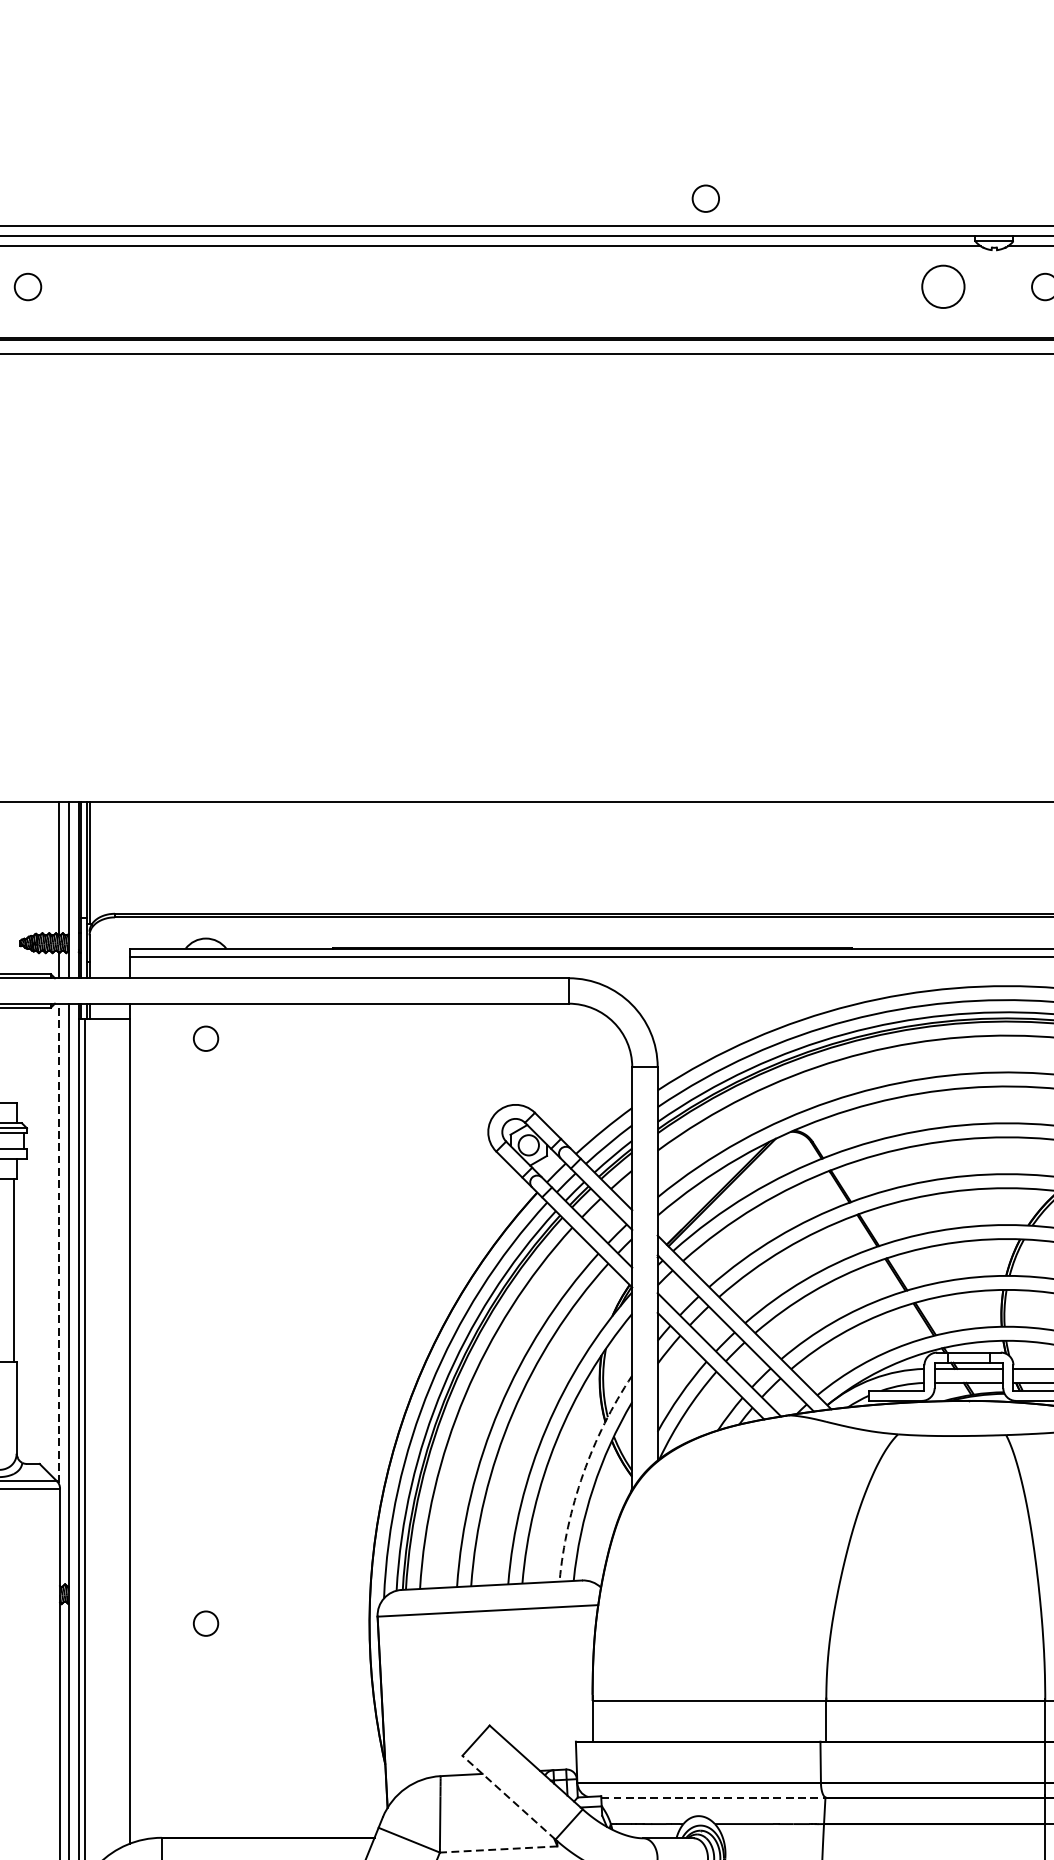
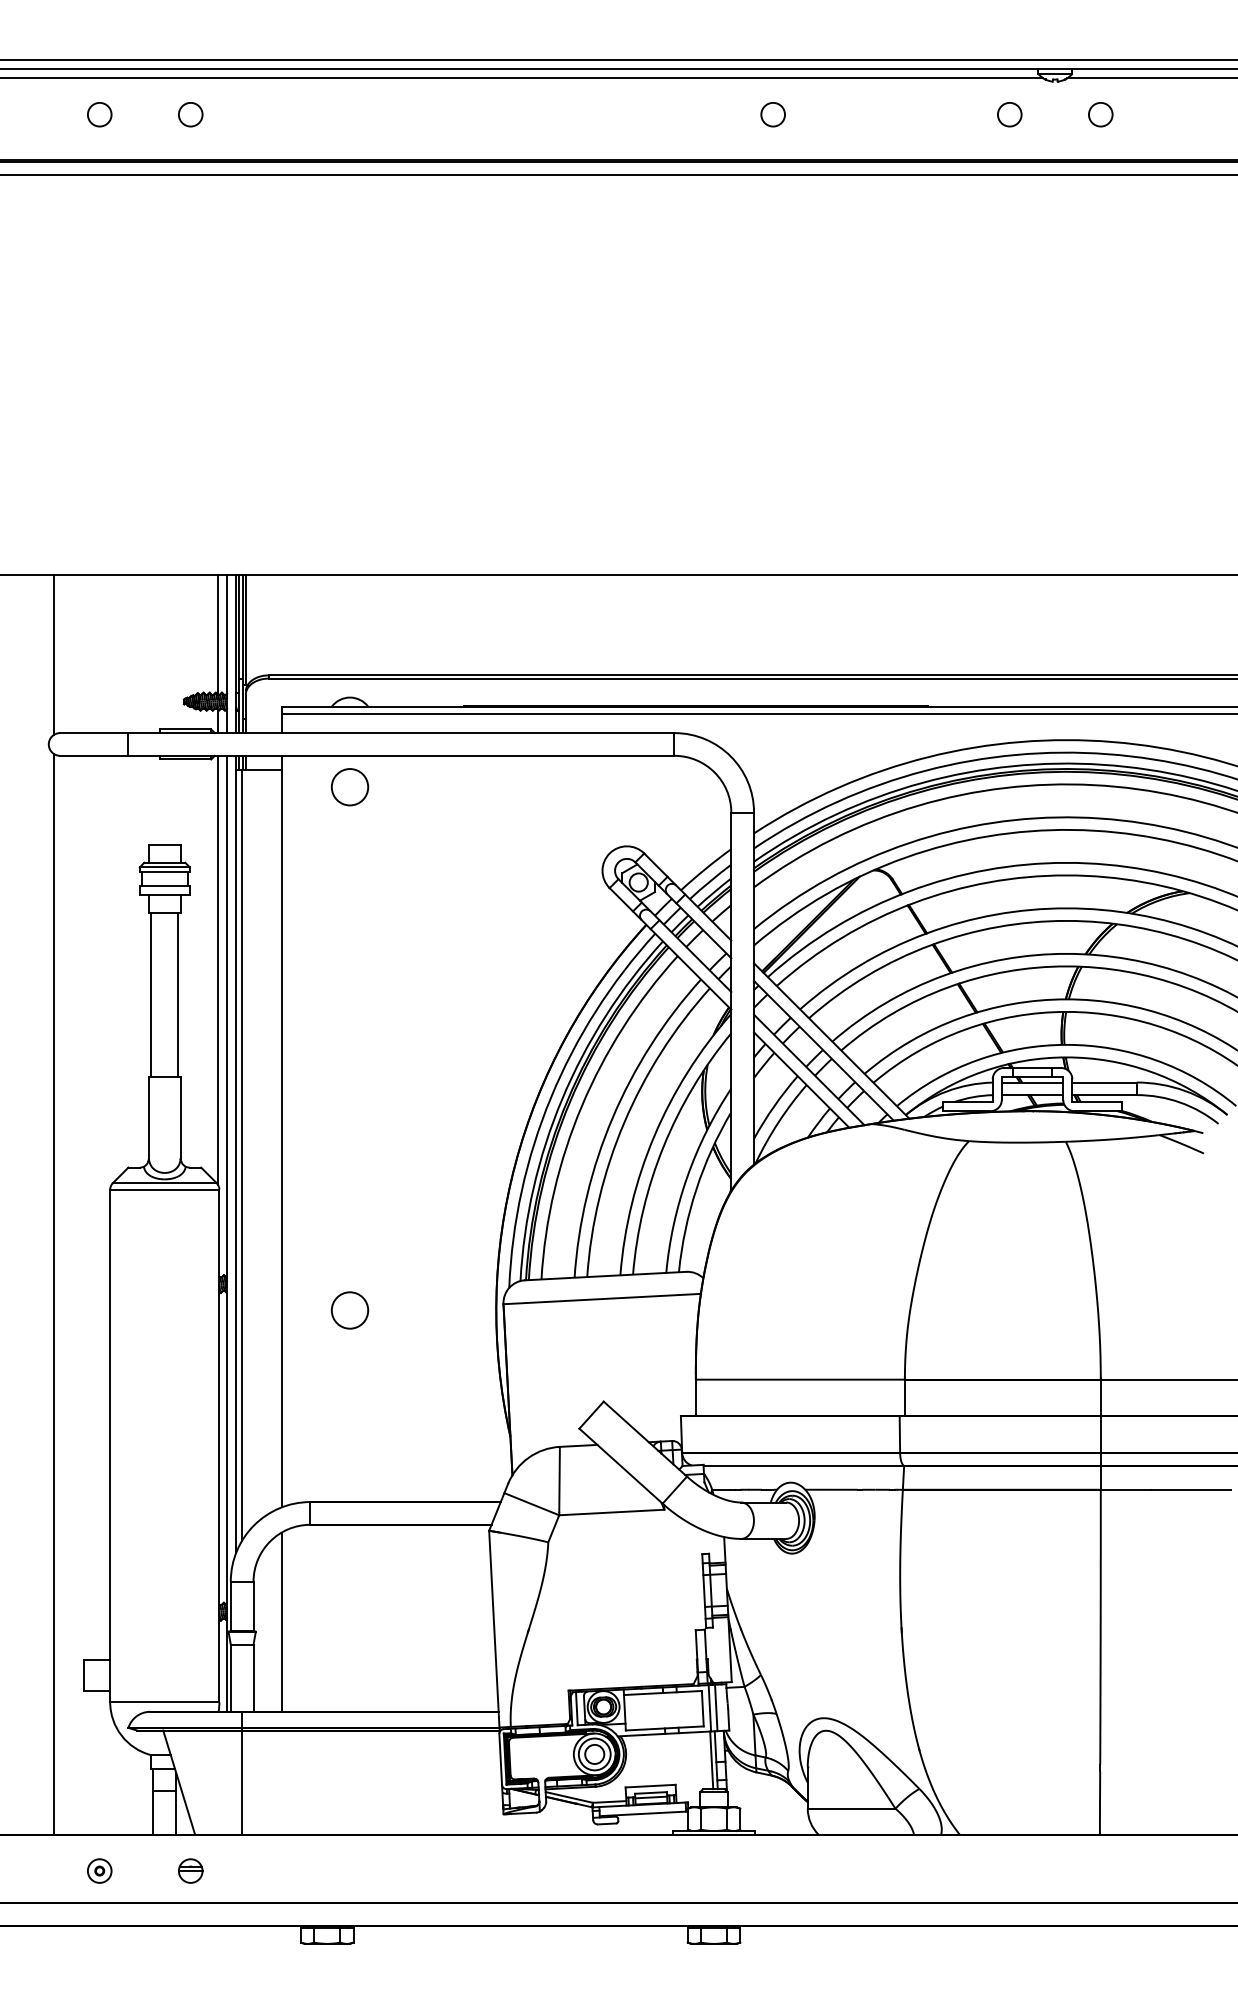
circle: (705, 198) -> (772, 114), moved
circle: (943, 286) -> (1009, 114), size x0.62
circle: (205, 1039) -> (349, 787), size x1.67
line: (59, 1242) -> (218, 969), dashed -> solid
arc: (583, 1473) -> (687, 1176), dashed -> solid
circle: (205, 1623) -> (349, 1310), size x1.67
line: (508, 1796) -> (620, 1465), dashed -> solid
line: (714, 1798) -> (804, 1466), dashed -> solid
line: (498, 1849) -> (611, 1512), dashed -> solid

